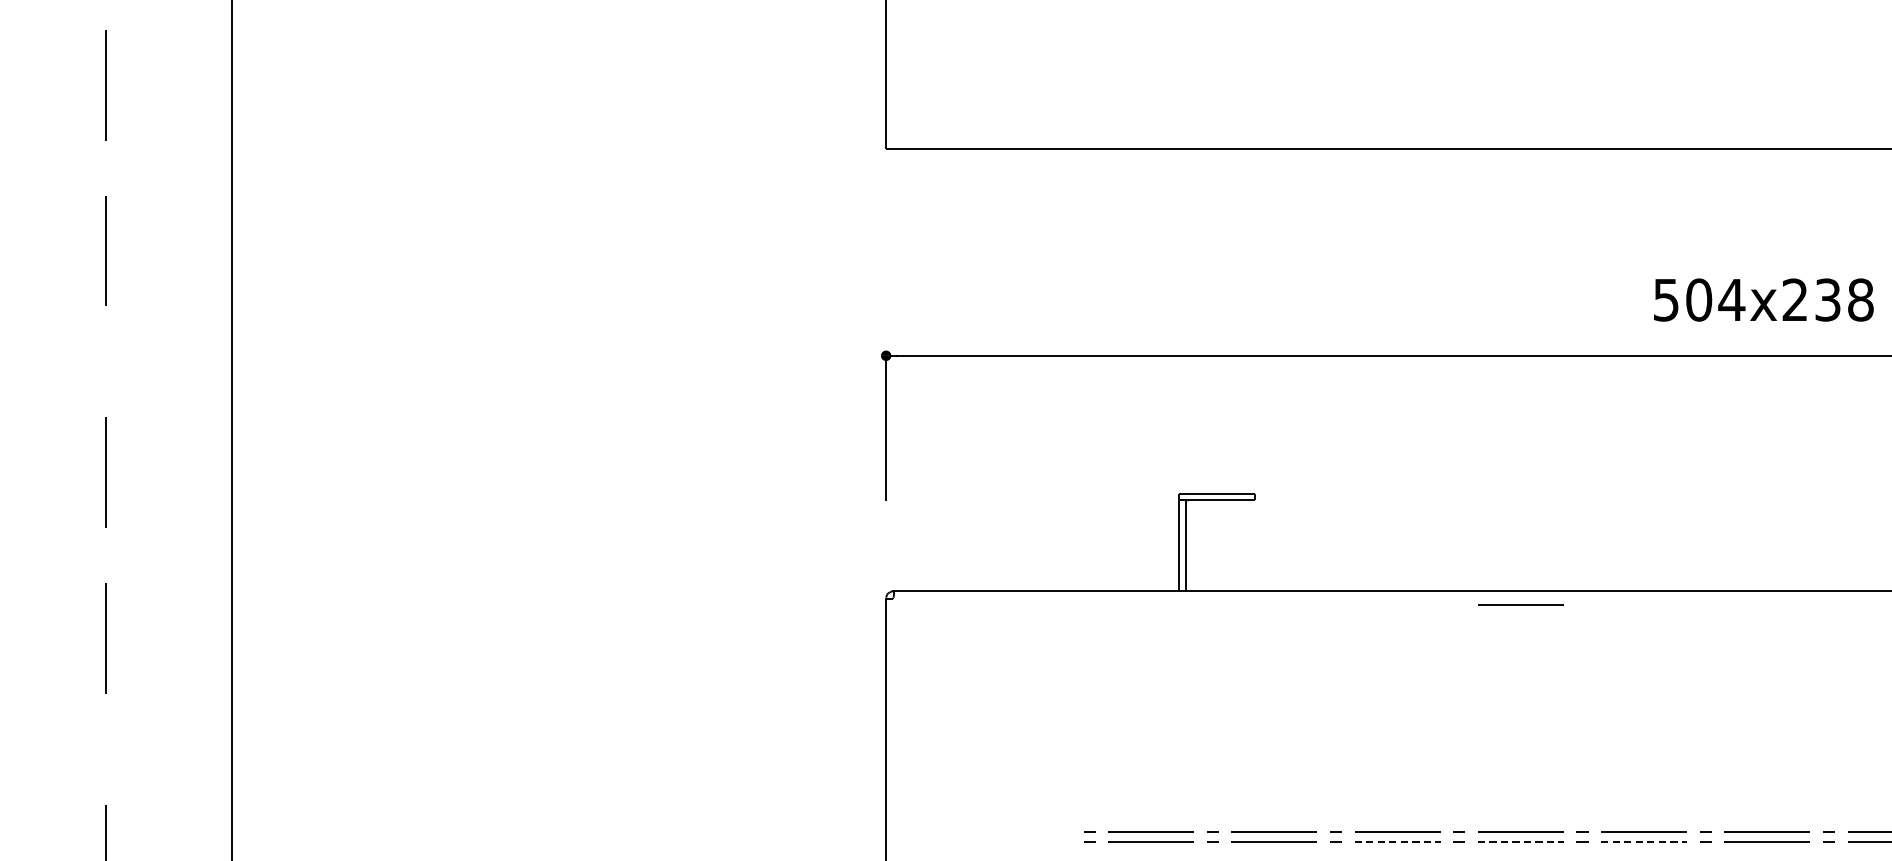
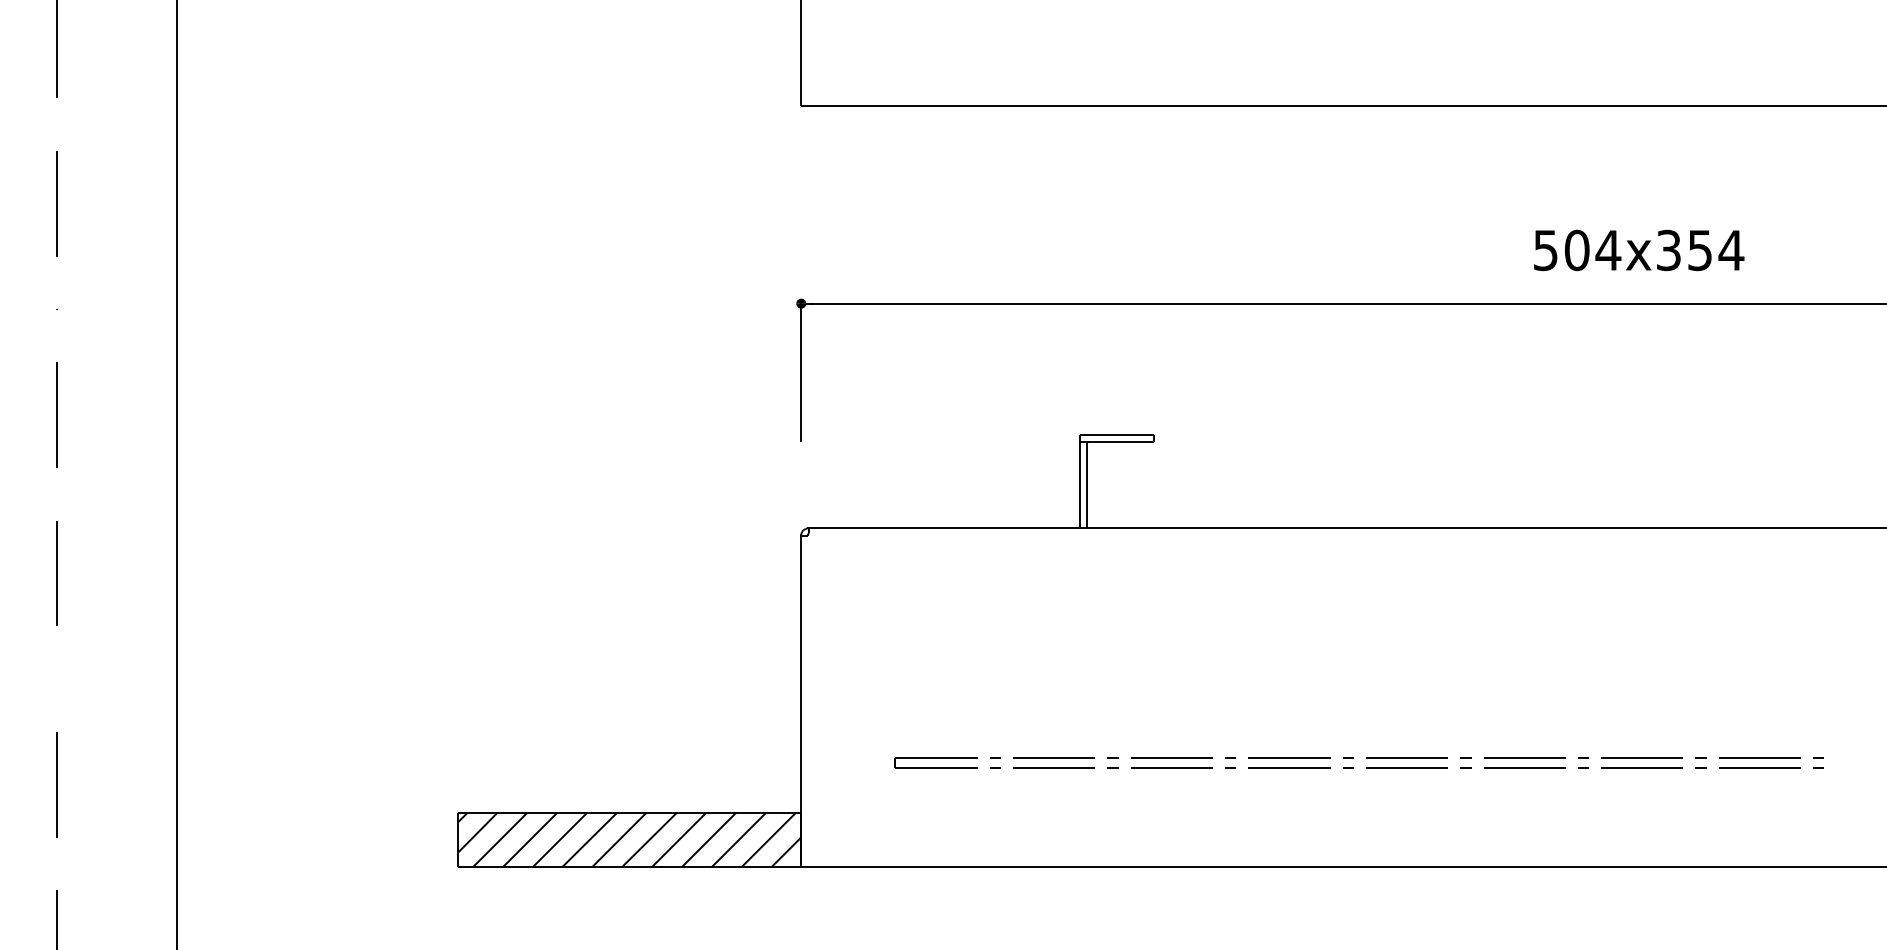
text: (1828, 300) -> (1700, 250), 504x238 -> 504x354
line: (1520, 605) -> (1406, 541), removed
part: (1026, 836) -> (935, 762), added
line: (1397, 841) -> (1289, 767), dashed -> solid
line: (1521, 841) -> (1407, 767), dashed -> solid
line: (1644, 841) -> (1525, 767), dashed -> solid

